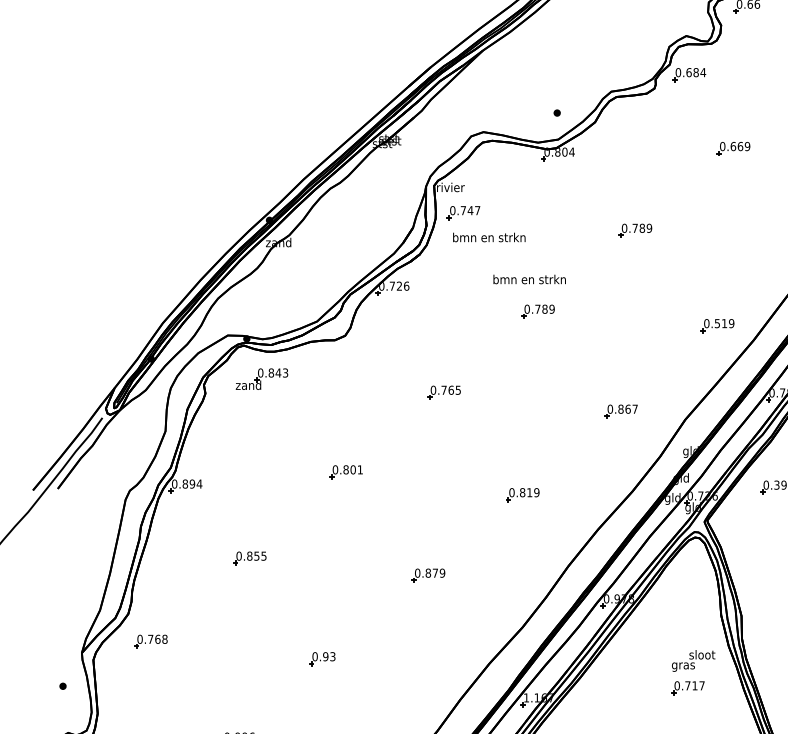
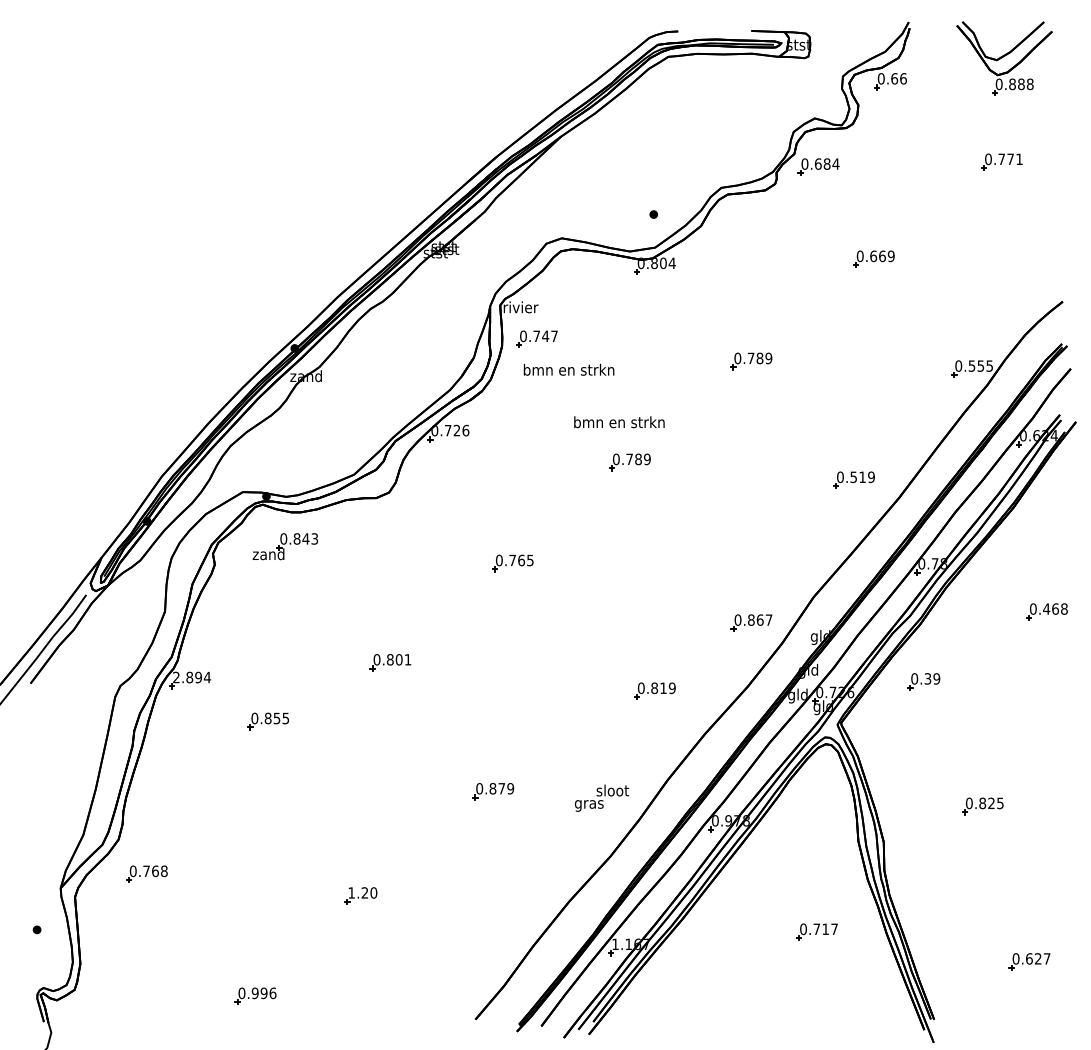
part: (621, 411) -> (751, 622), moved
text: (174, 484) -> (176, 677), 0.894 -> 2.894
part: (522, 494) -> (654, 690), moved
part: (250, 558) -> (268, 721), moved
text: (323, 656) -> (362, 892), 0.93 -> 1.20
text: (693, 660) -> (601, 797), moved

